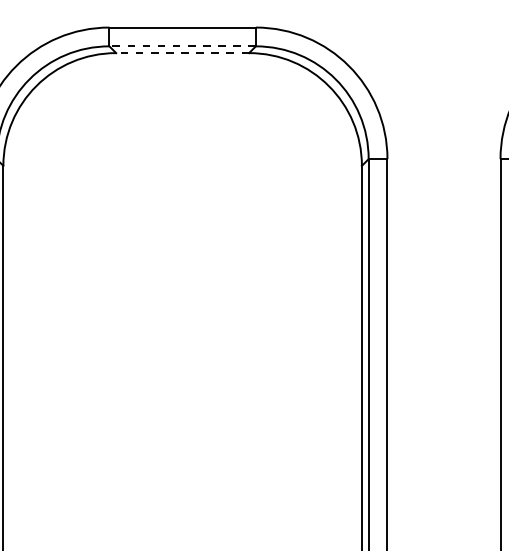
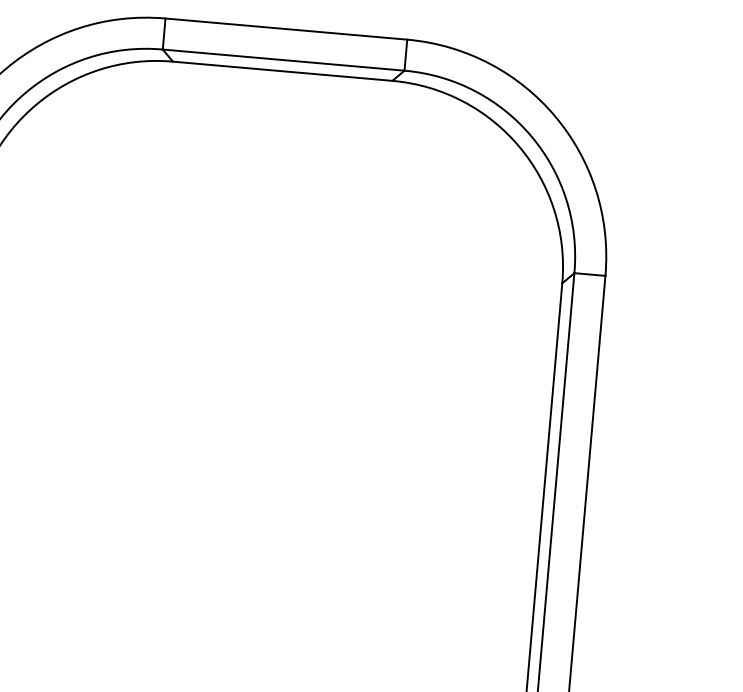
line: (182, 46) -> (283, 60), dashed -> solid
line: (182, 53) -> (282, 71), dashed -> solid

